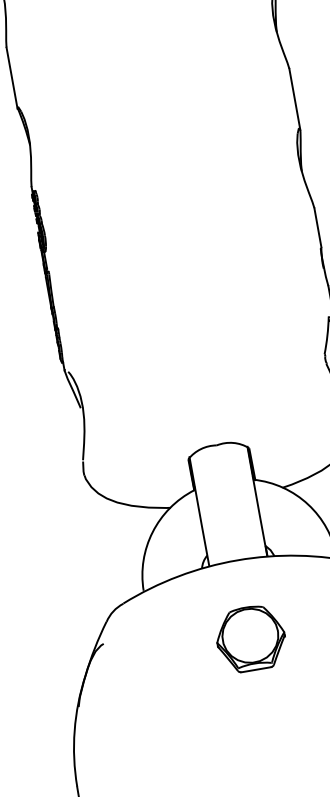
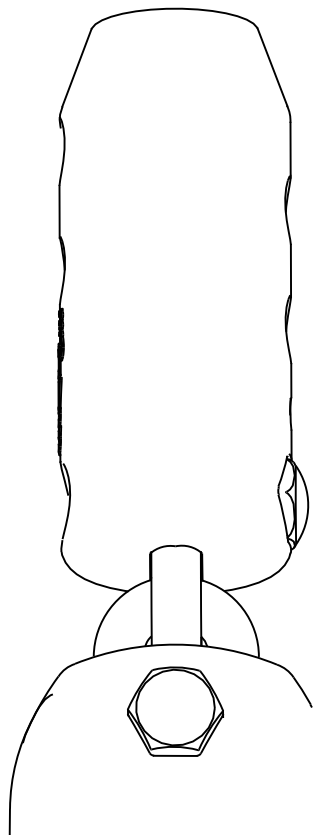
part: (250, 638) -> (175, 711), size x1.67

